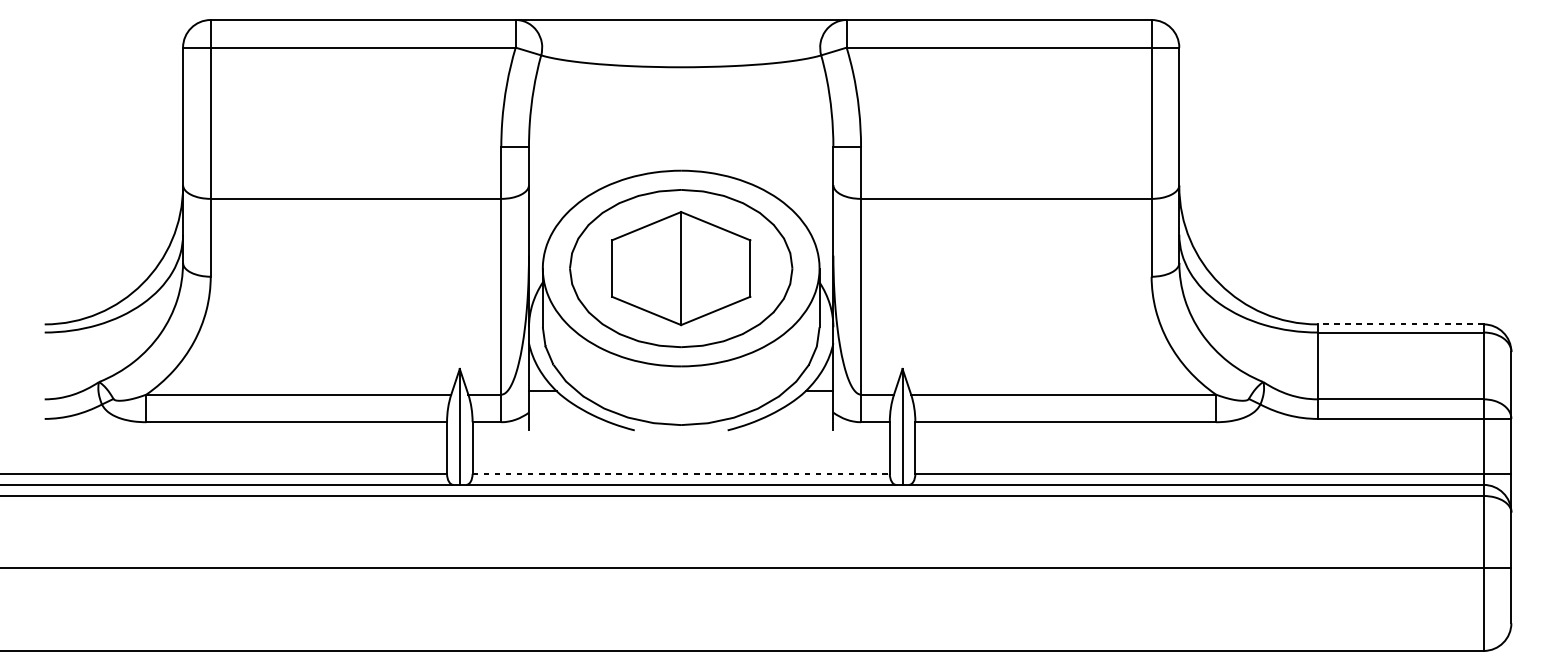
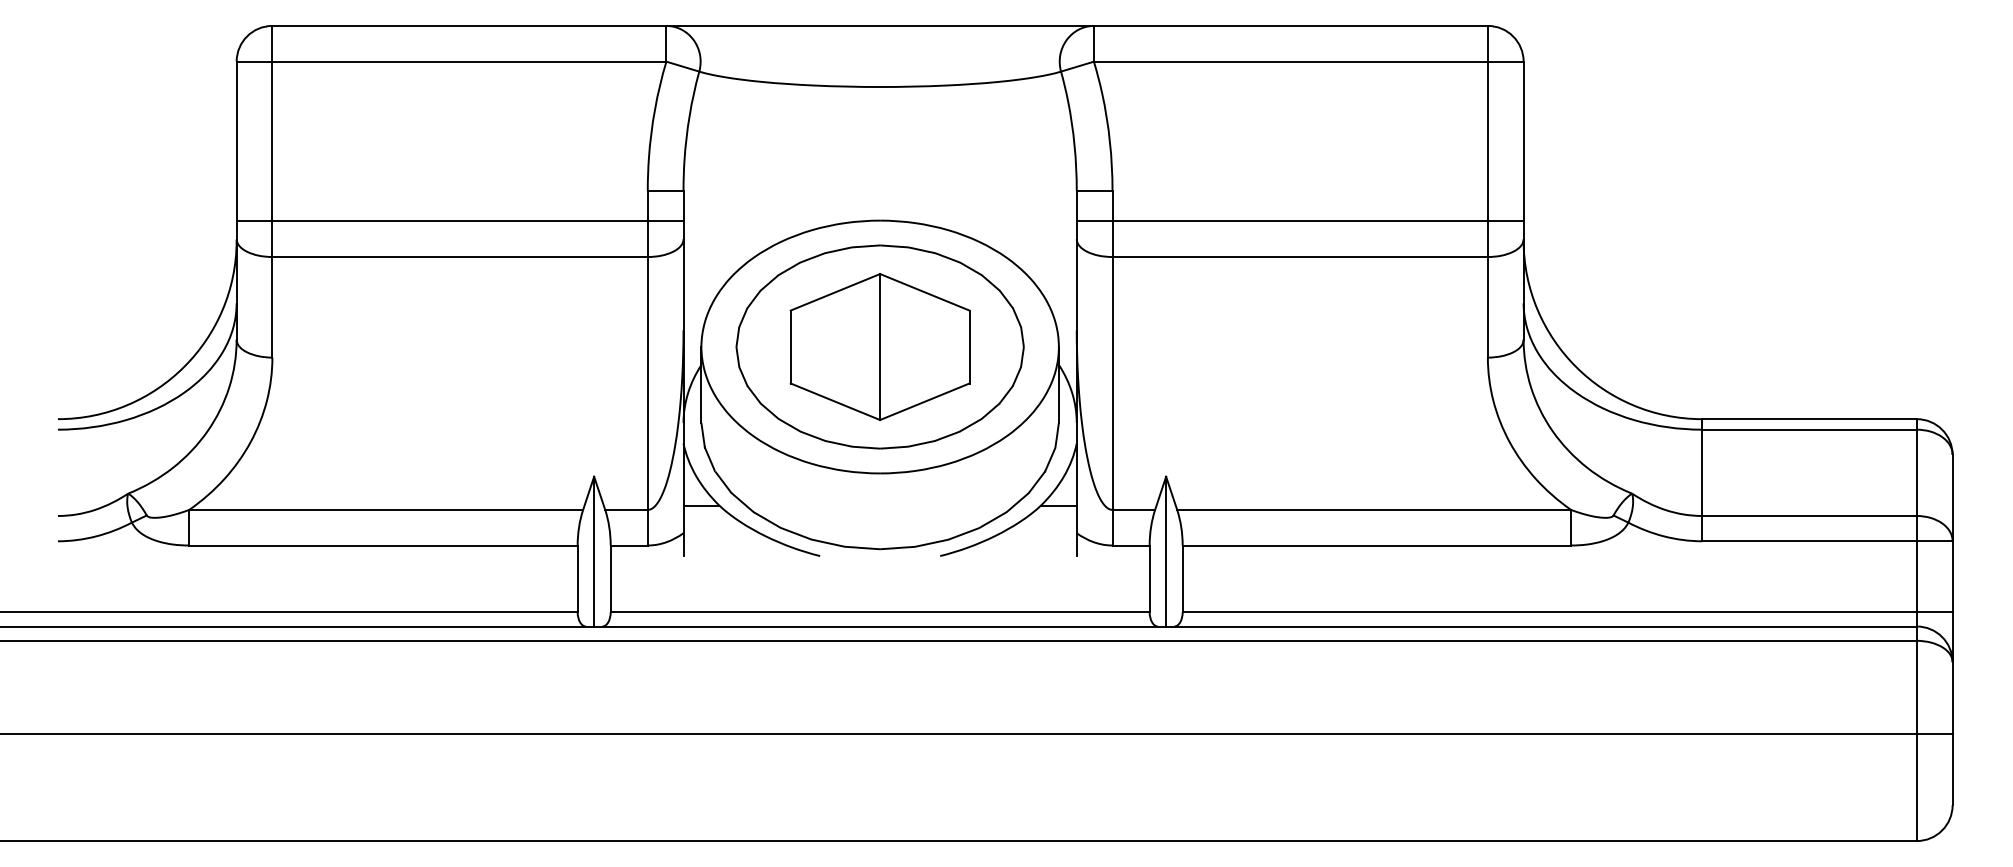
line: (355, 171) -> (459, 221), added
line: (1005, 171) -> (1299, 221), added
line: (1400, 324) -> (1809, 419), dashed -> solid
line: (681, 474) -> (880, 612), dashed -> solid

